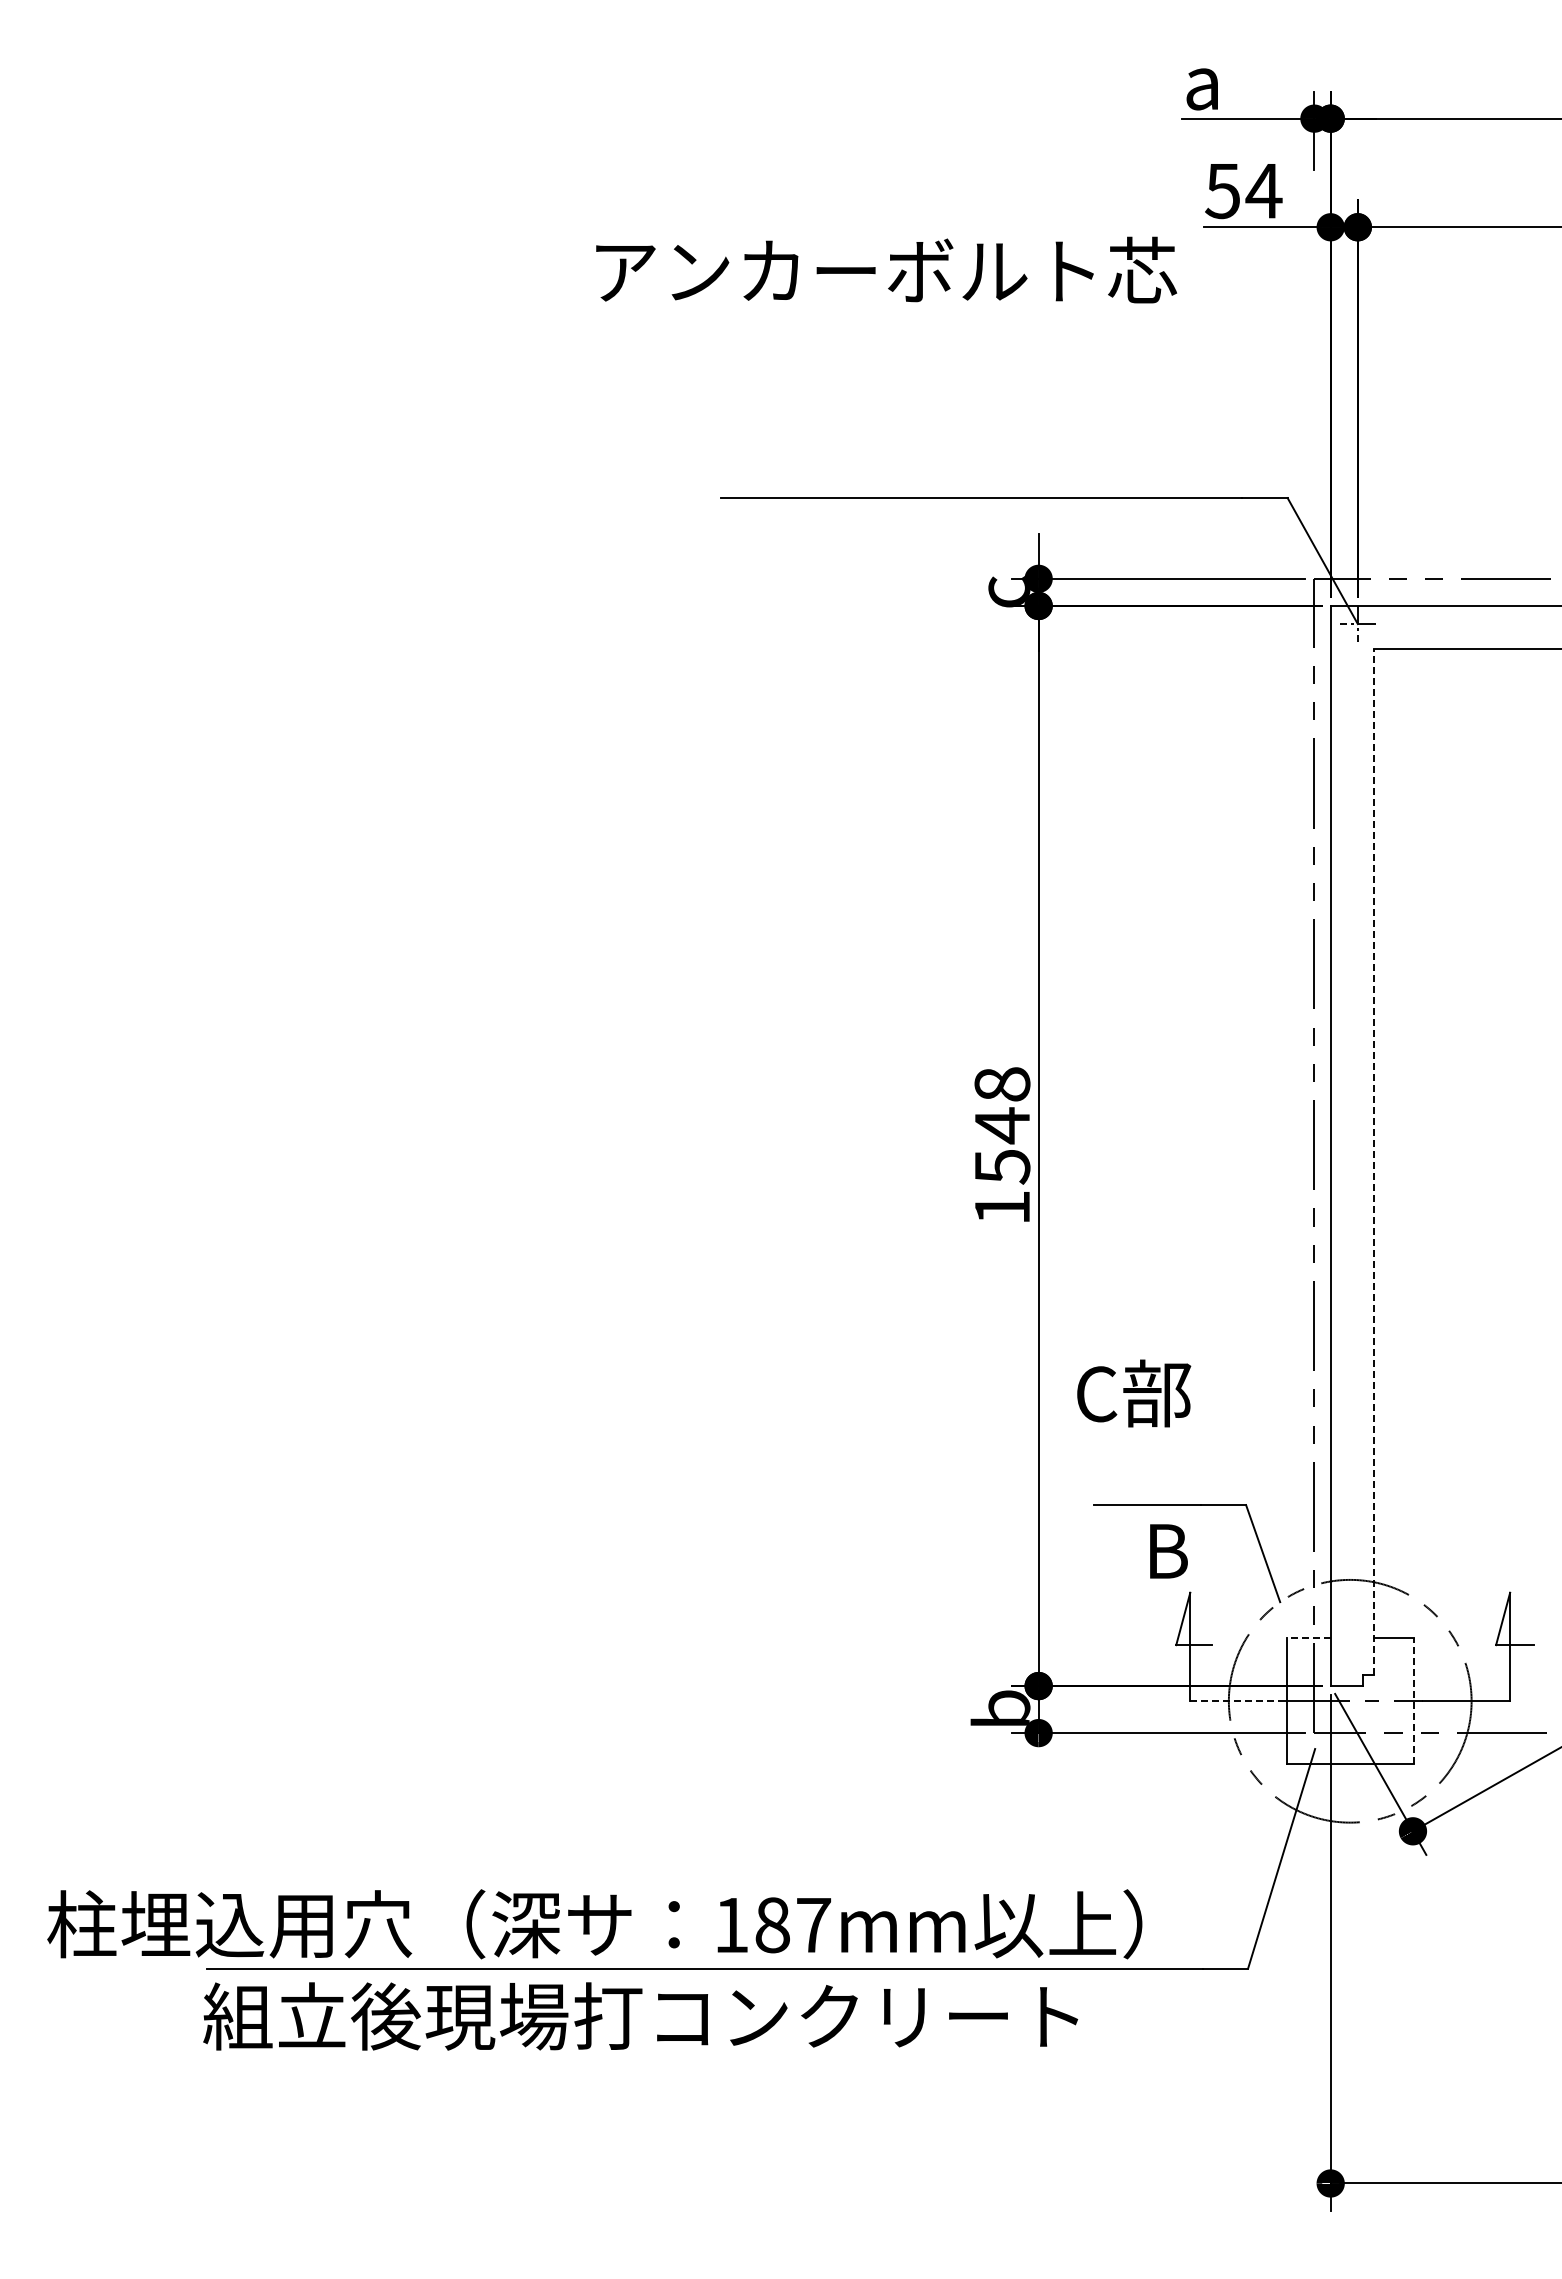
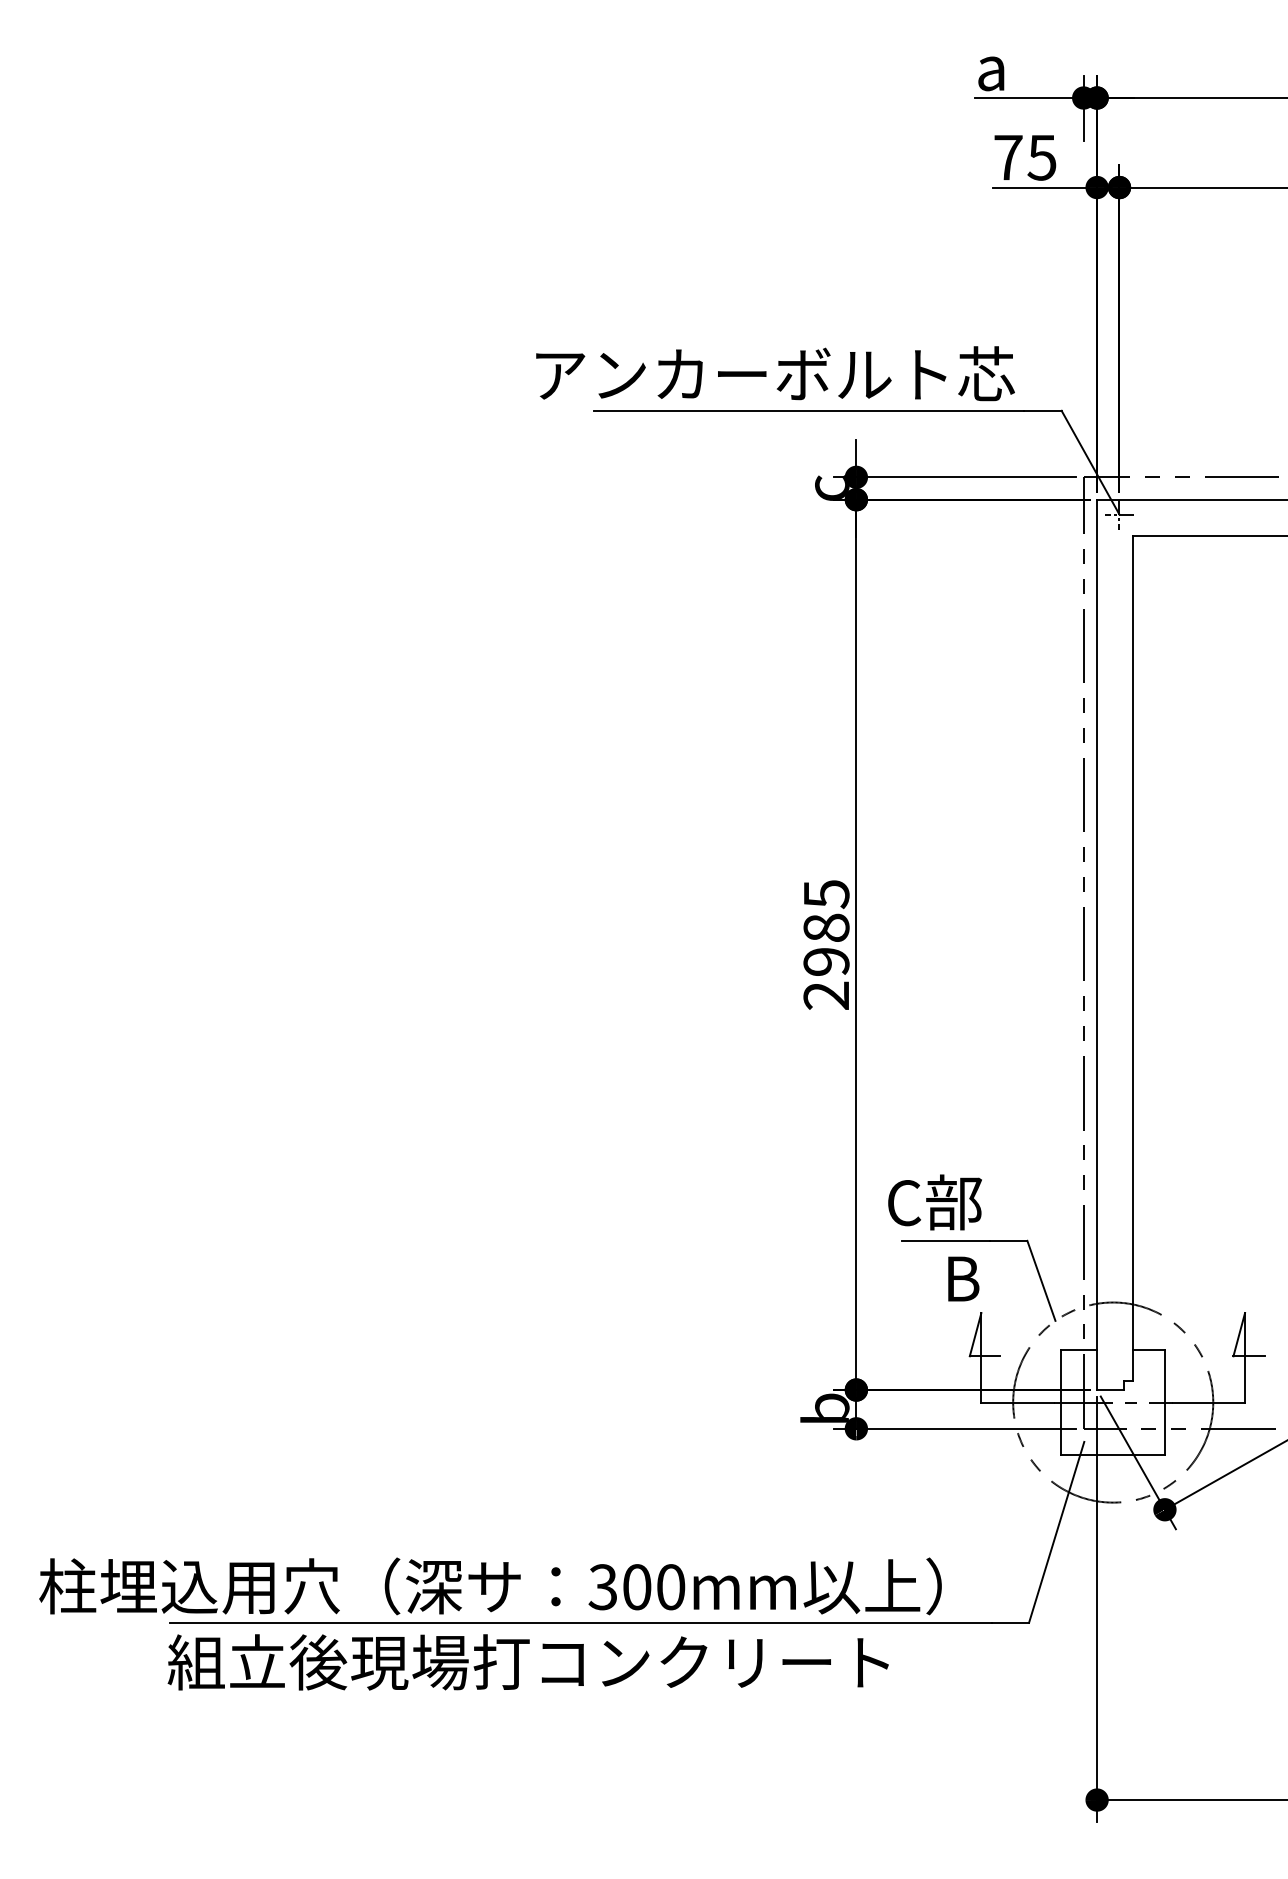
text: (1243, 191) -> (1025, 158), 54 -> 75
text: (886, 269) -> (775, 373), moved
text: (1002, 1145) -> (826, 944), 1548 -> 2985
line: (1374, 1162) -> (1133, 958), dashed -> solid
text: (1134, 1393) -> (935, 1202), moved
line: (1308, 1637) -> (1078, 1350), dashed -> solid
line: (1413, 1700) -> (1165, 1401), dashed -> solid
line: (1234, 1701) -> (1017, 1402), dashed -> solid
text: (772, 1925) -> (636, 1587), 187mm -> 300mm

